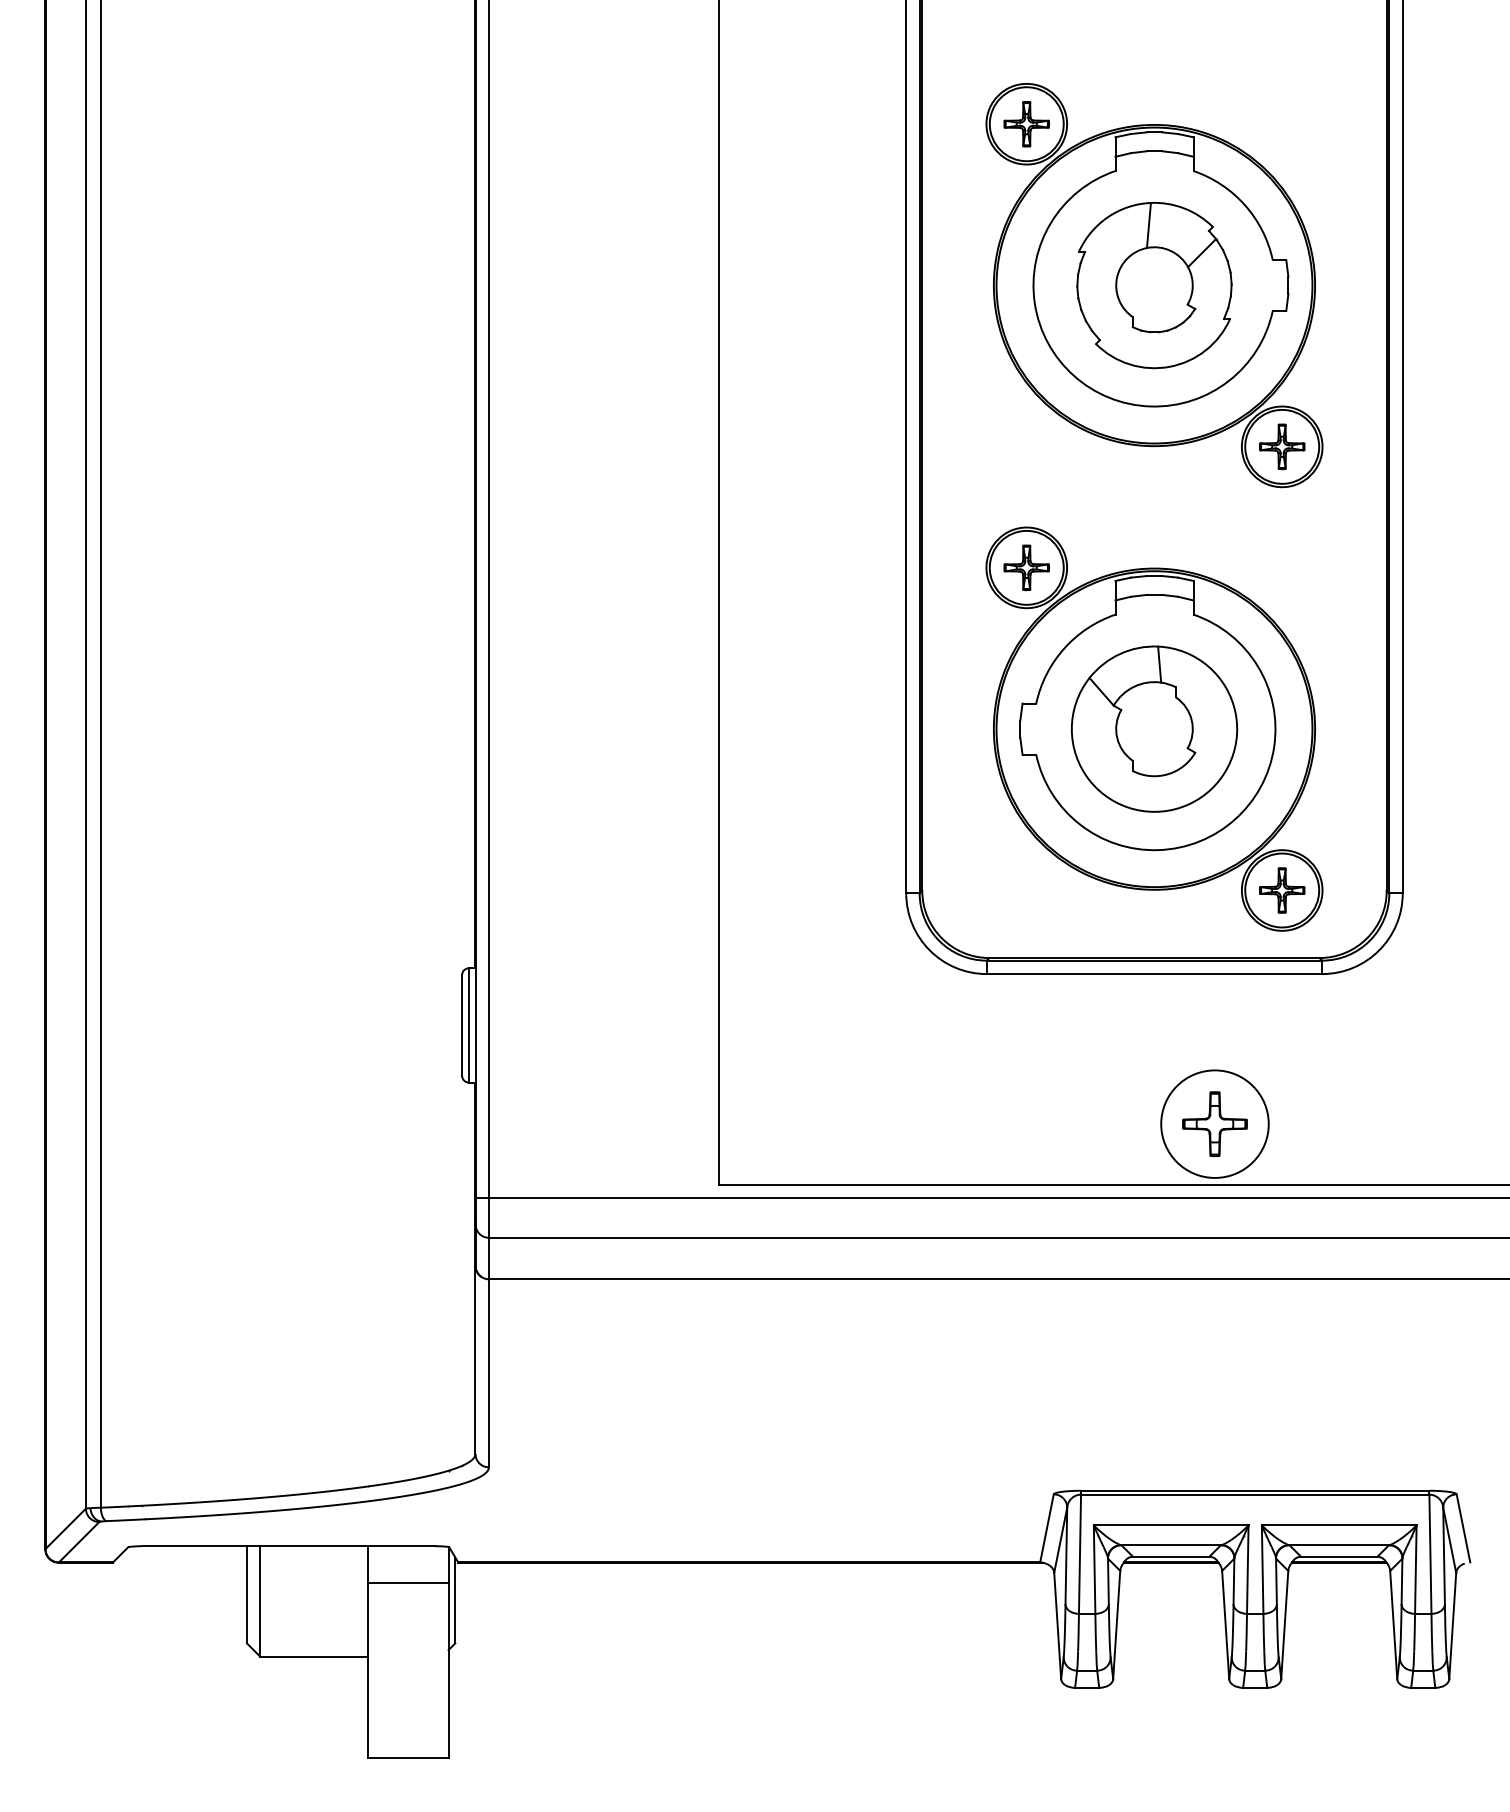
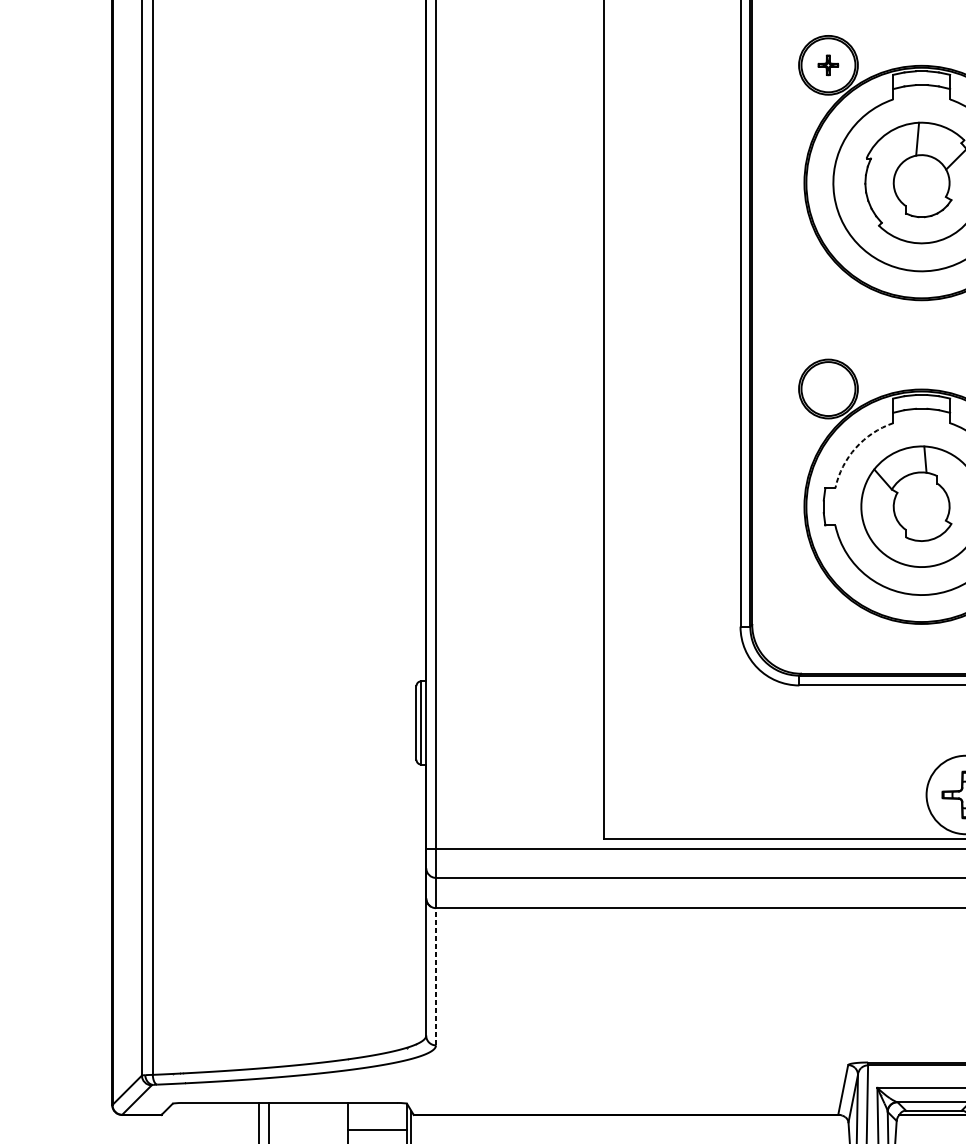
part: (1026, 124) -> (828, 65), size x0.6
part: (1026, 567) -> (828, 388), removed
arc: (1064, 648) -> (856, 447), solid -> dashed
line: (488, 1372) -> (435, 976), solid -> dashed

